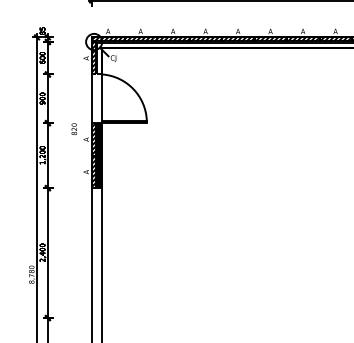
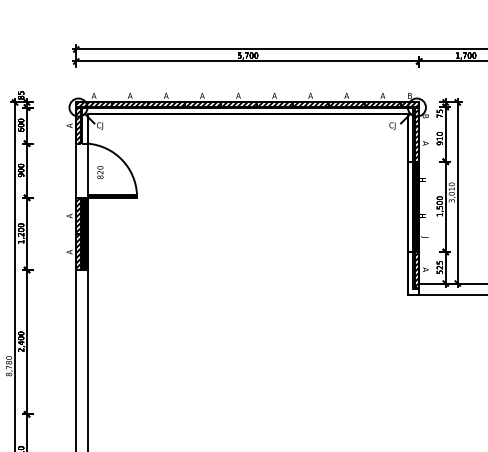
text: (74, 129) -> (100, 172), moved

